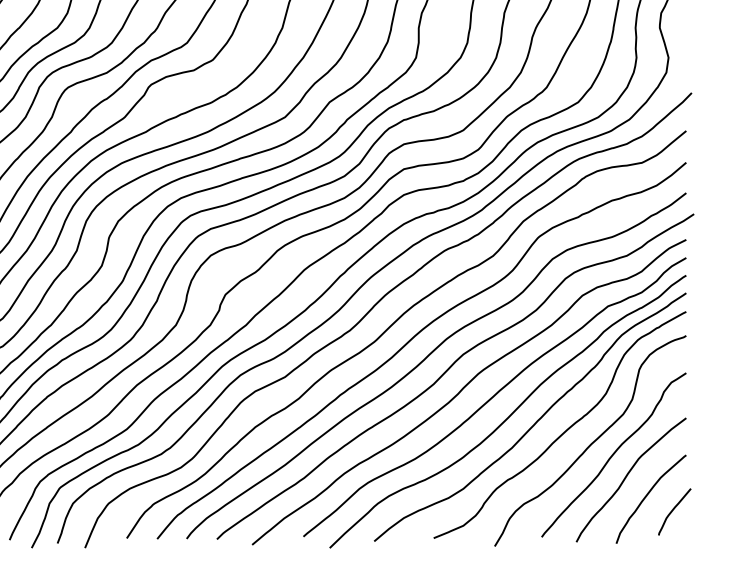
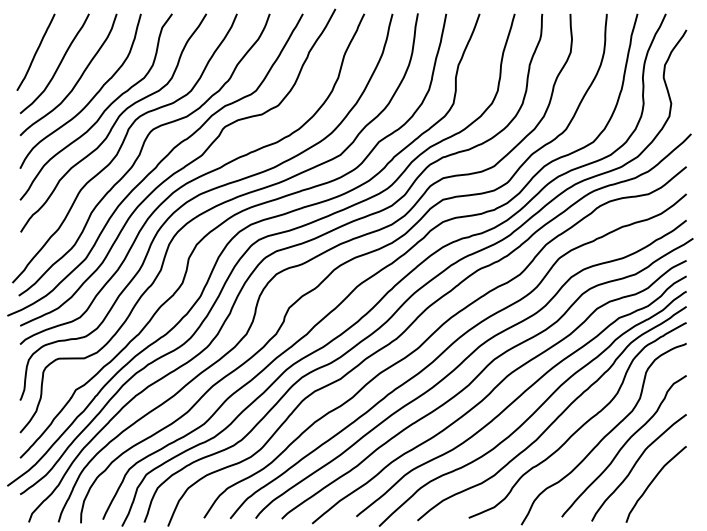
curve: (673, 510) -> (675, 494), removed

